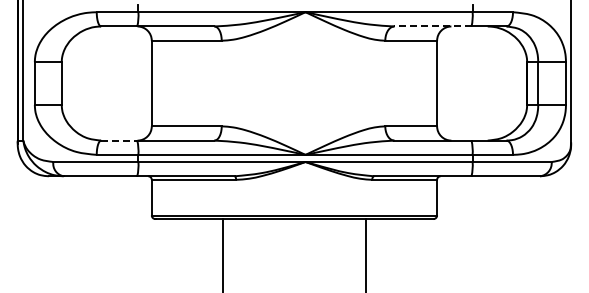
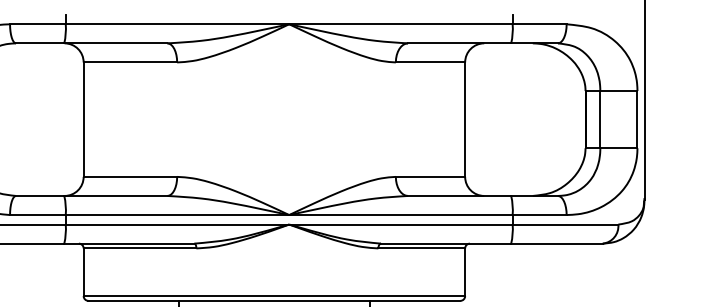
line: (432, 26) -> (458, 43), dashed -> solid
line: (119, 140) -> (40, 195), dashed -> solid

